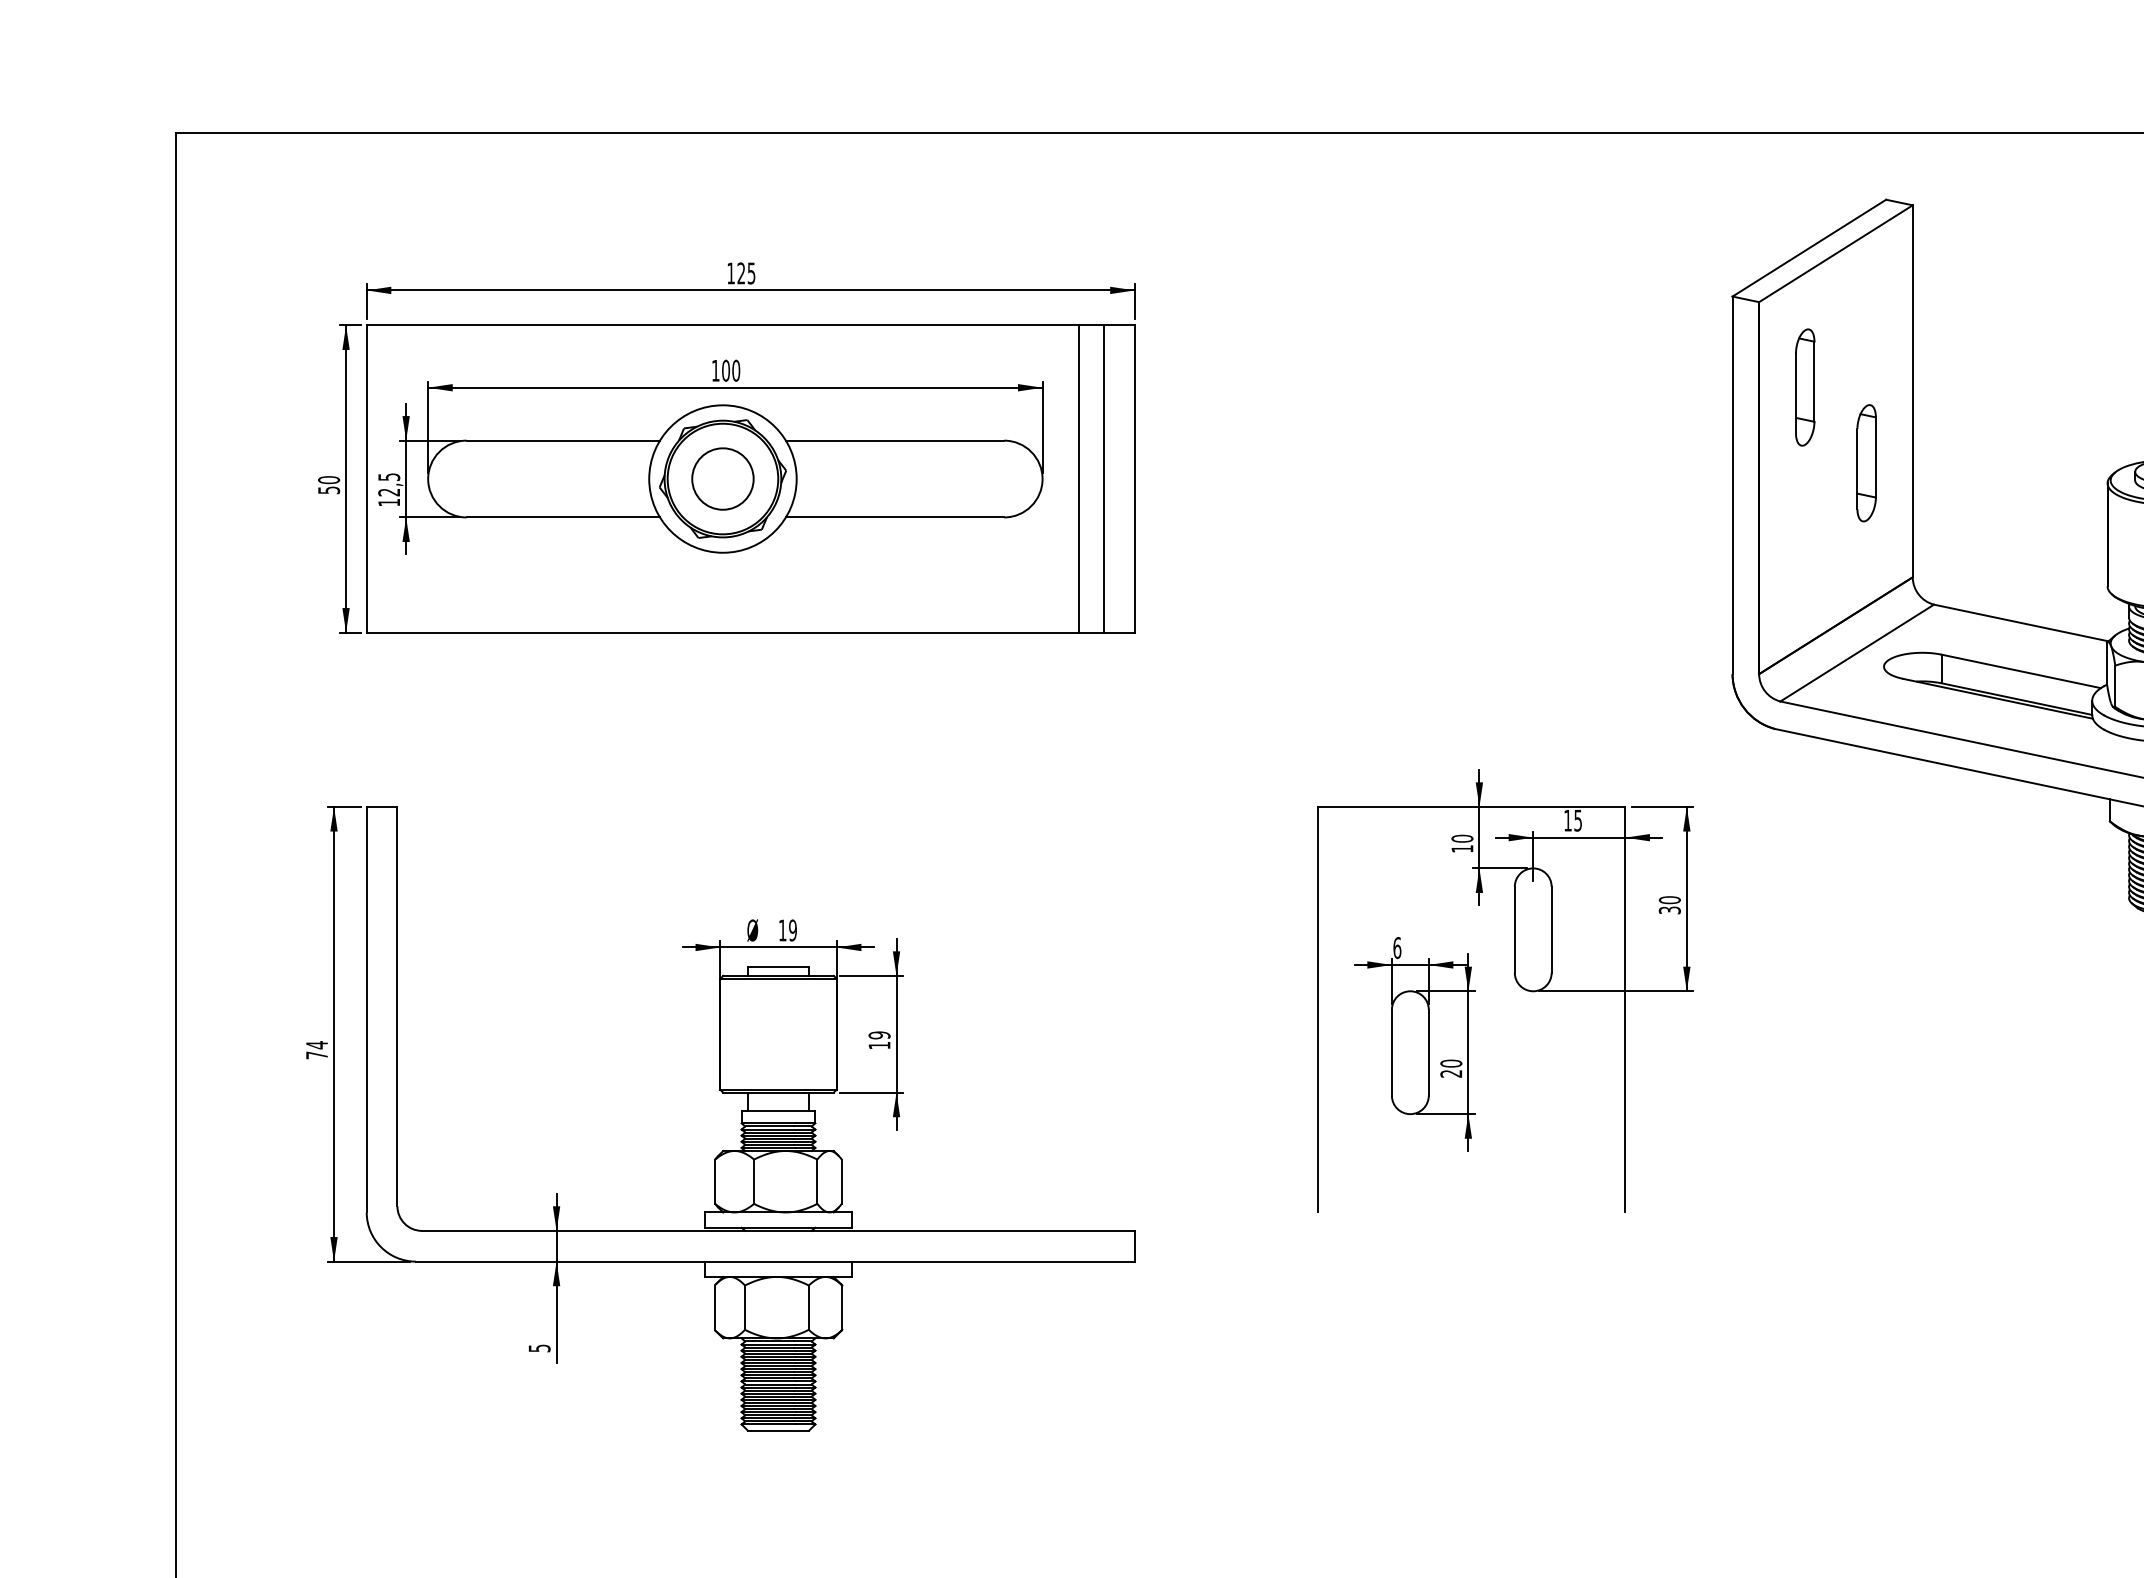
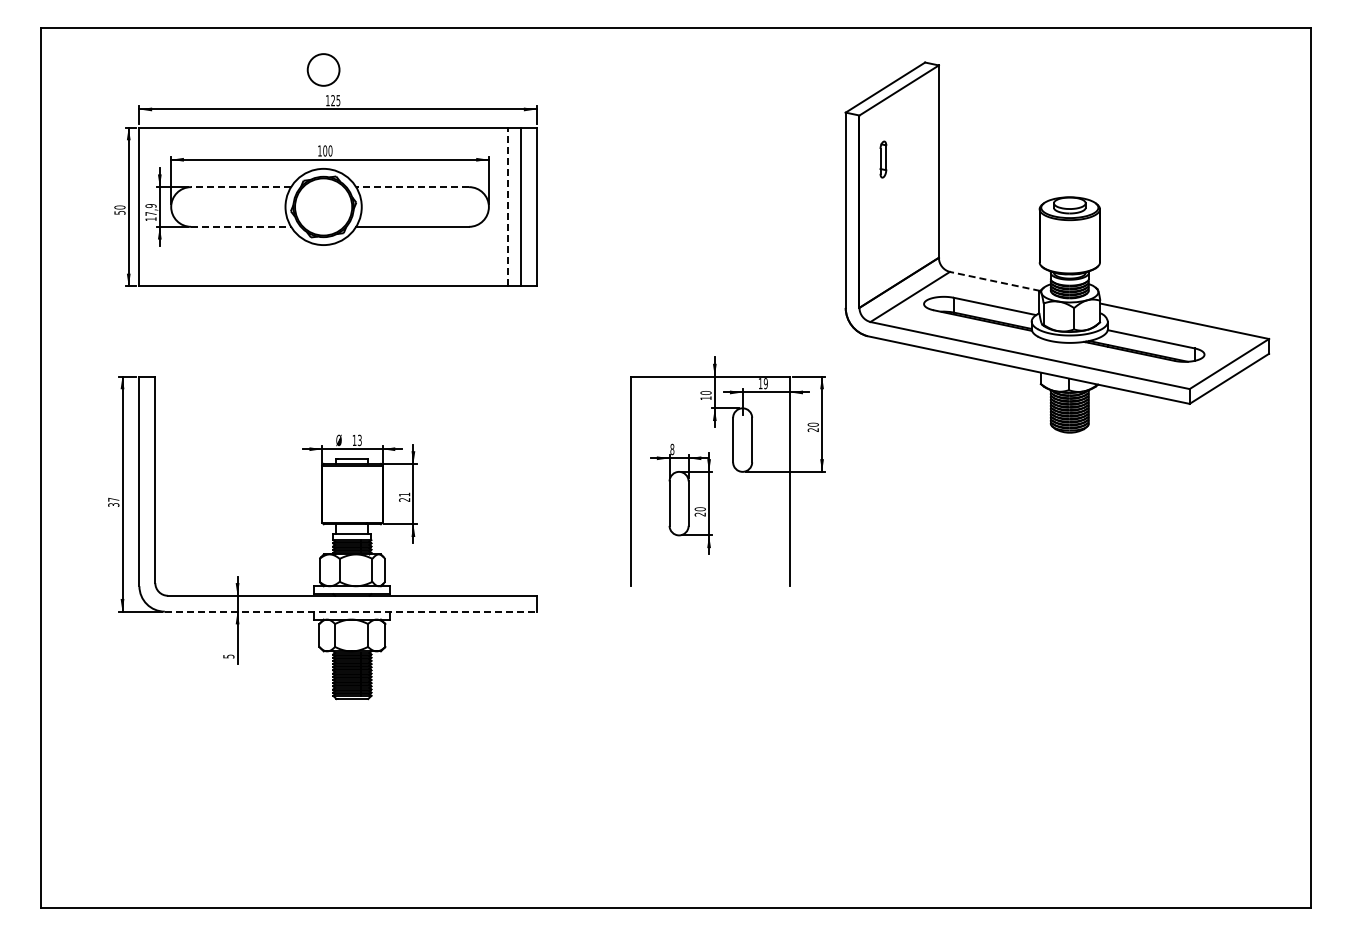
part: (1805, 387) -> (883, 159), size x0.6
line: (562, 441) -> (240, 187), solid -> dashed
line: (894, 441) -> (412, 187), solid -> dashed
part: (1865, 462) -> (914, 198), removed
circle: (722, 478) -> (323, 69), moved
line: (1078, 478) -> (507, 206), solid -> dashed
text: (388, 483) -> (150, 209), 12,5 -> 17,9
line: (564, 516) -> (241, 226), solid -> dashed
line: (2020, 623) -> (994, 281), solid -> dashed
text: (1577, 820) -> (765, 383), 15 -> 19
text: (1670, 909) -> (813, 429), 30 -> 20
text: (792, 930) -> (359, 440), 19 -> 13
text: (1397, 946) -> (672, 448), 6 -> 8
text: (879, 1038) -> (404, 496), 19 -> 21
text: (316, 1048) -> (113, 501), 74 -> 37
line: (774, 1261) -> (350, 611), solid -> dashed

